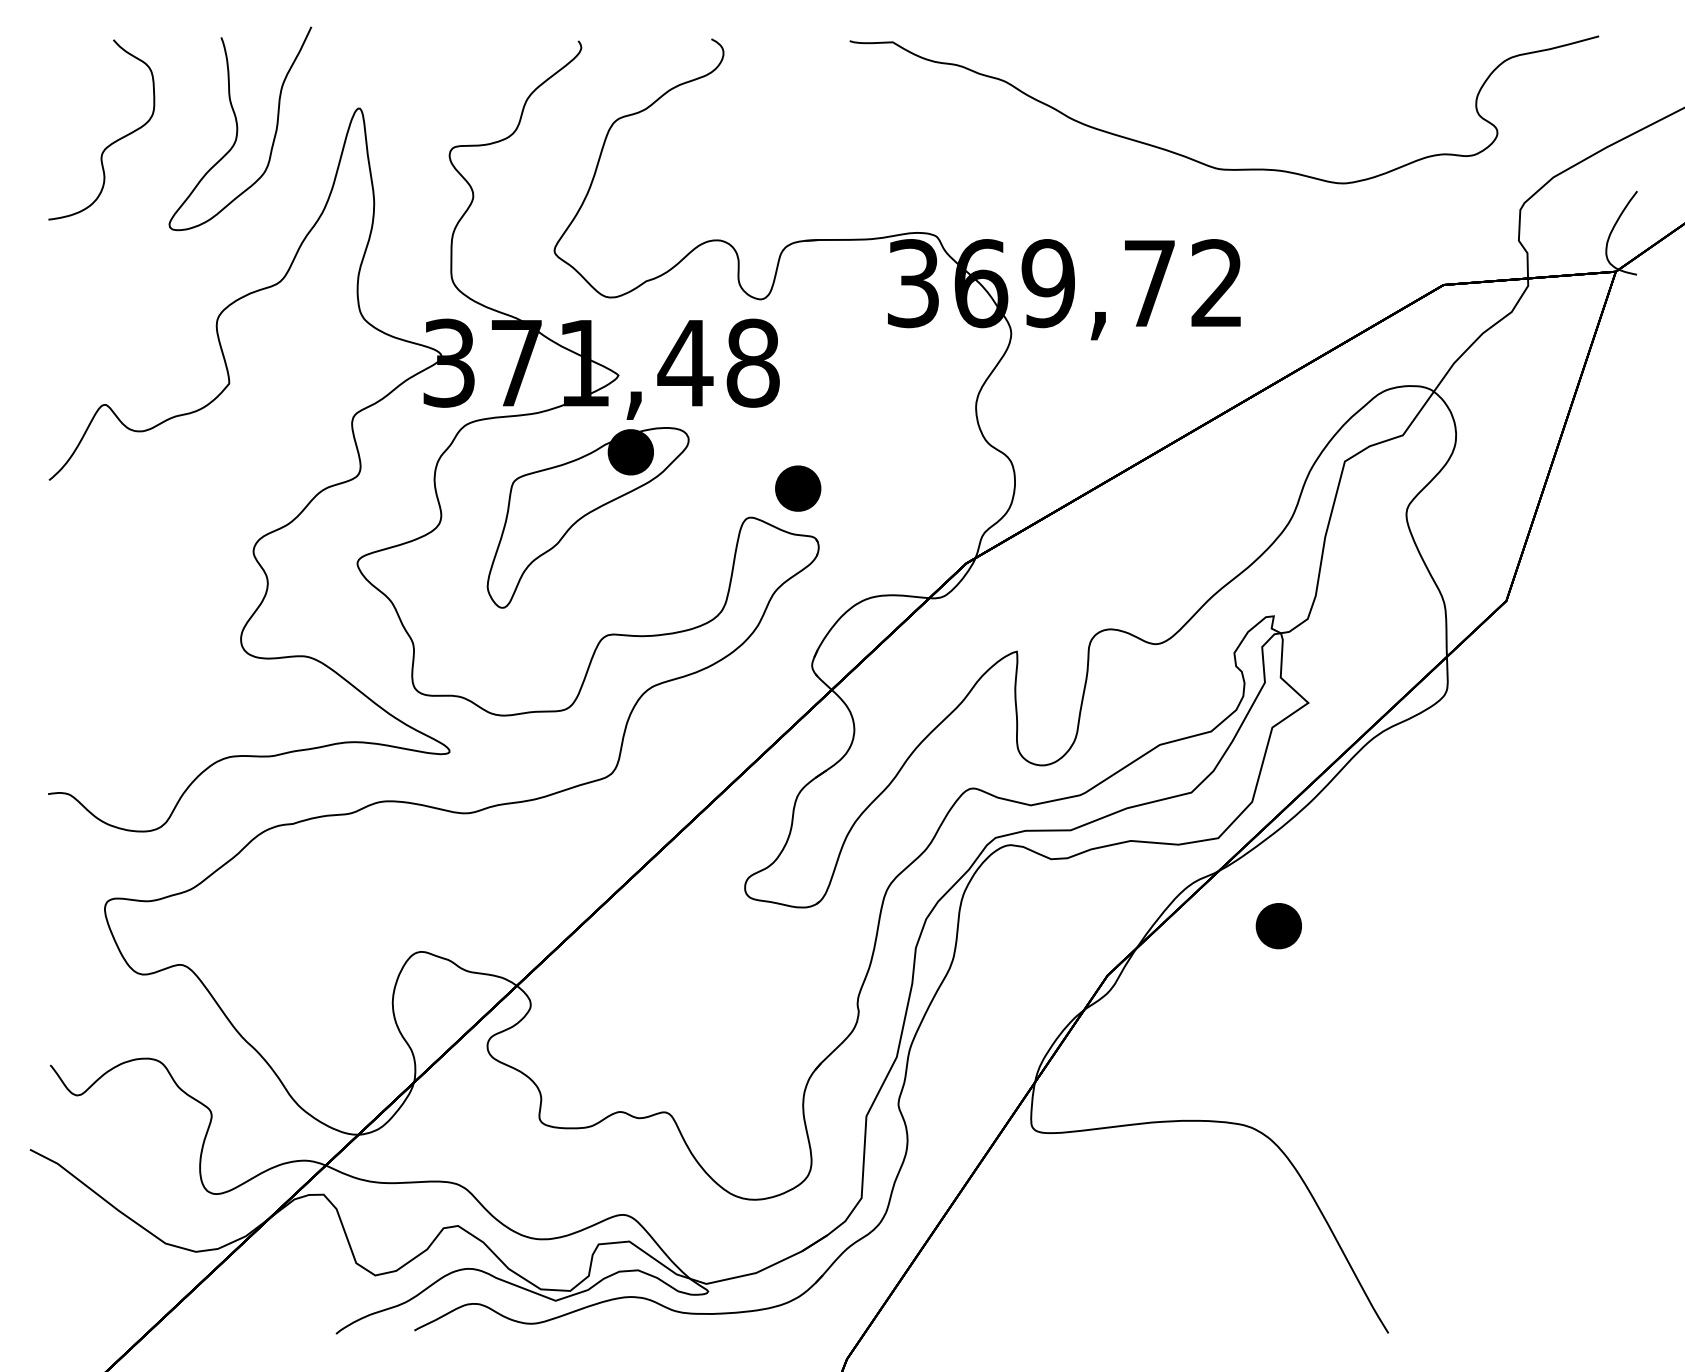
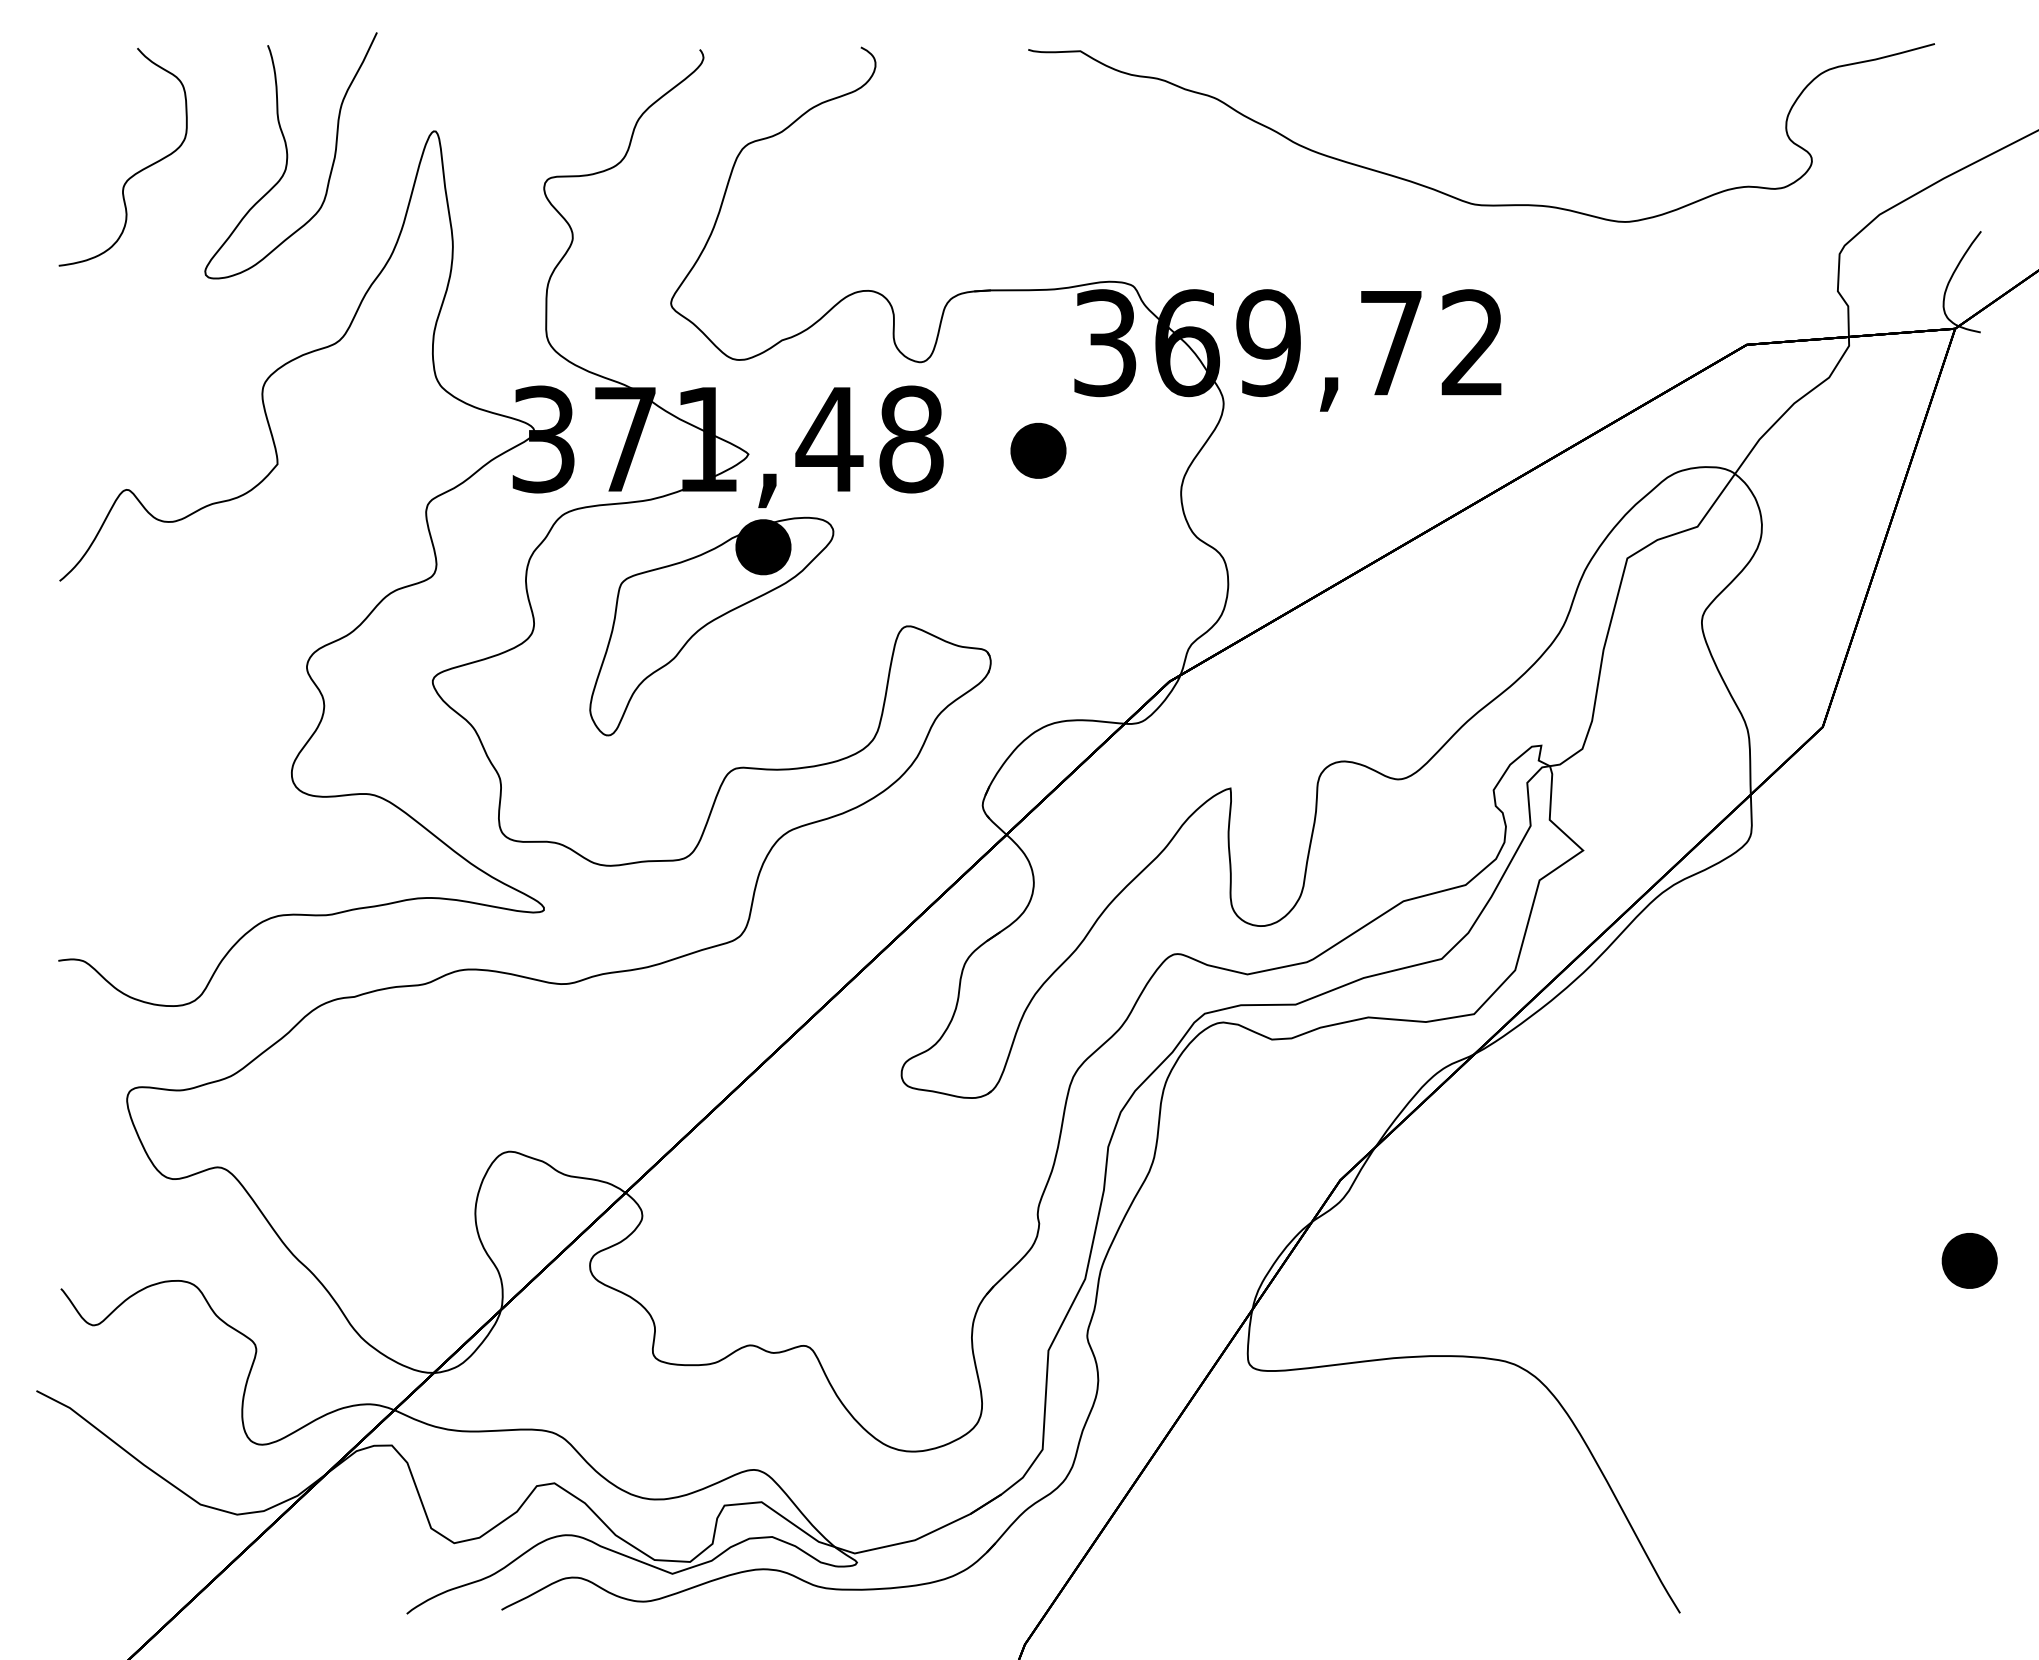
part: (798, 488) -> (1038, 450), moved
part: (1278, 926) -> (1969, 1261), moved

